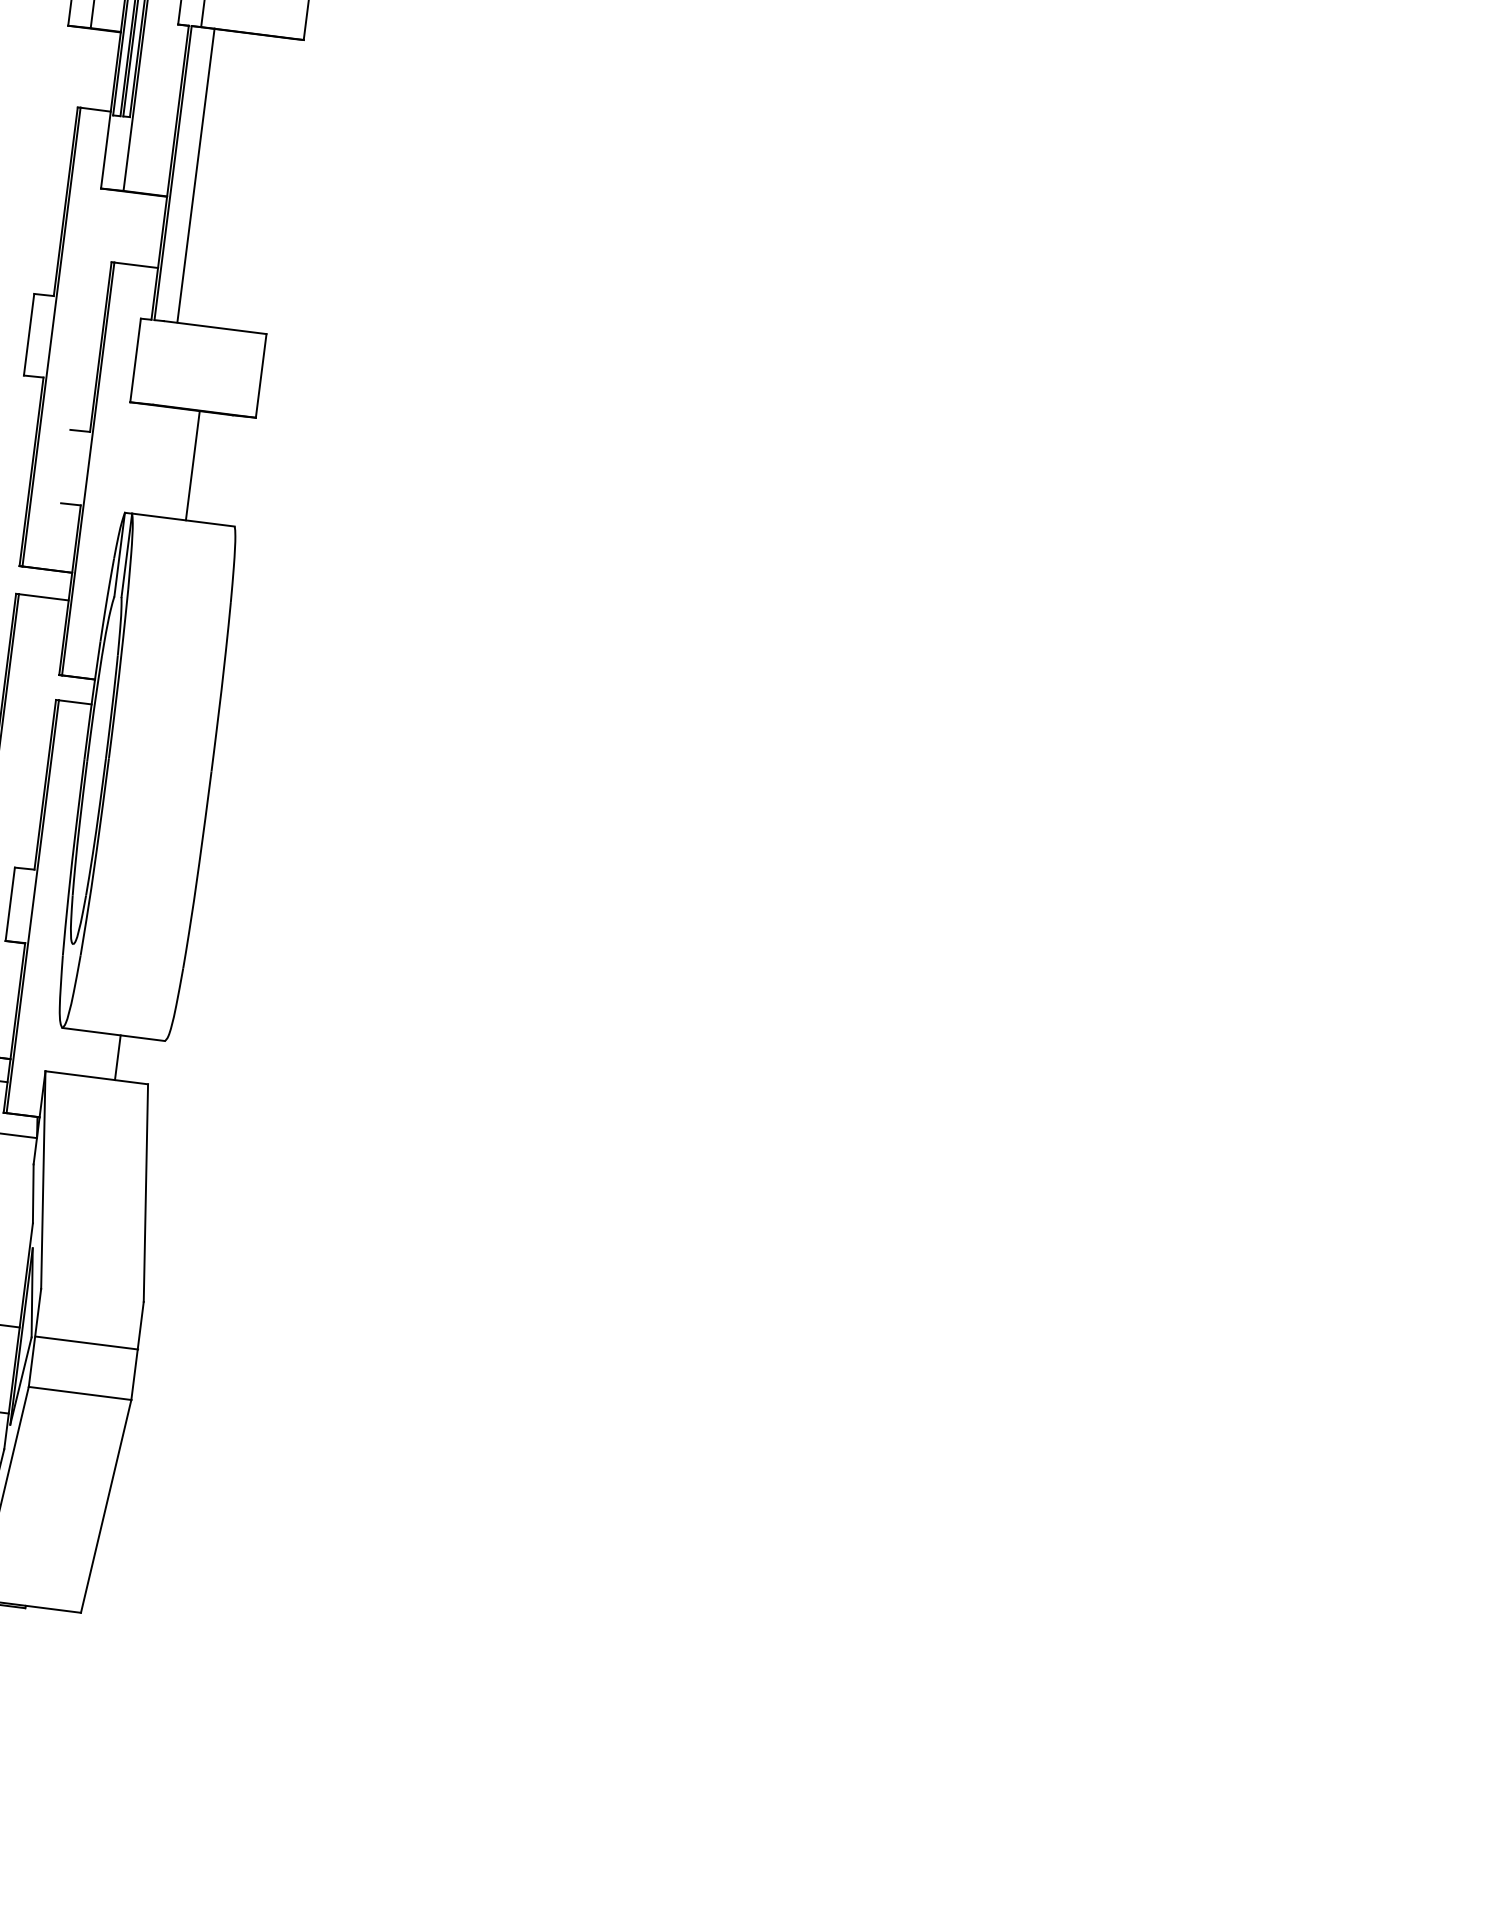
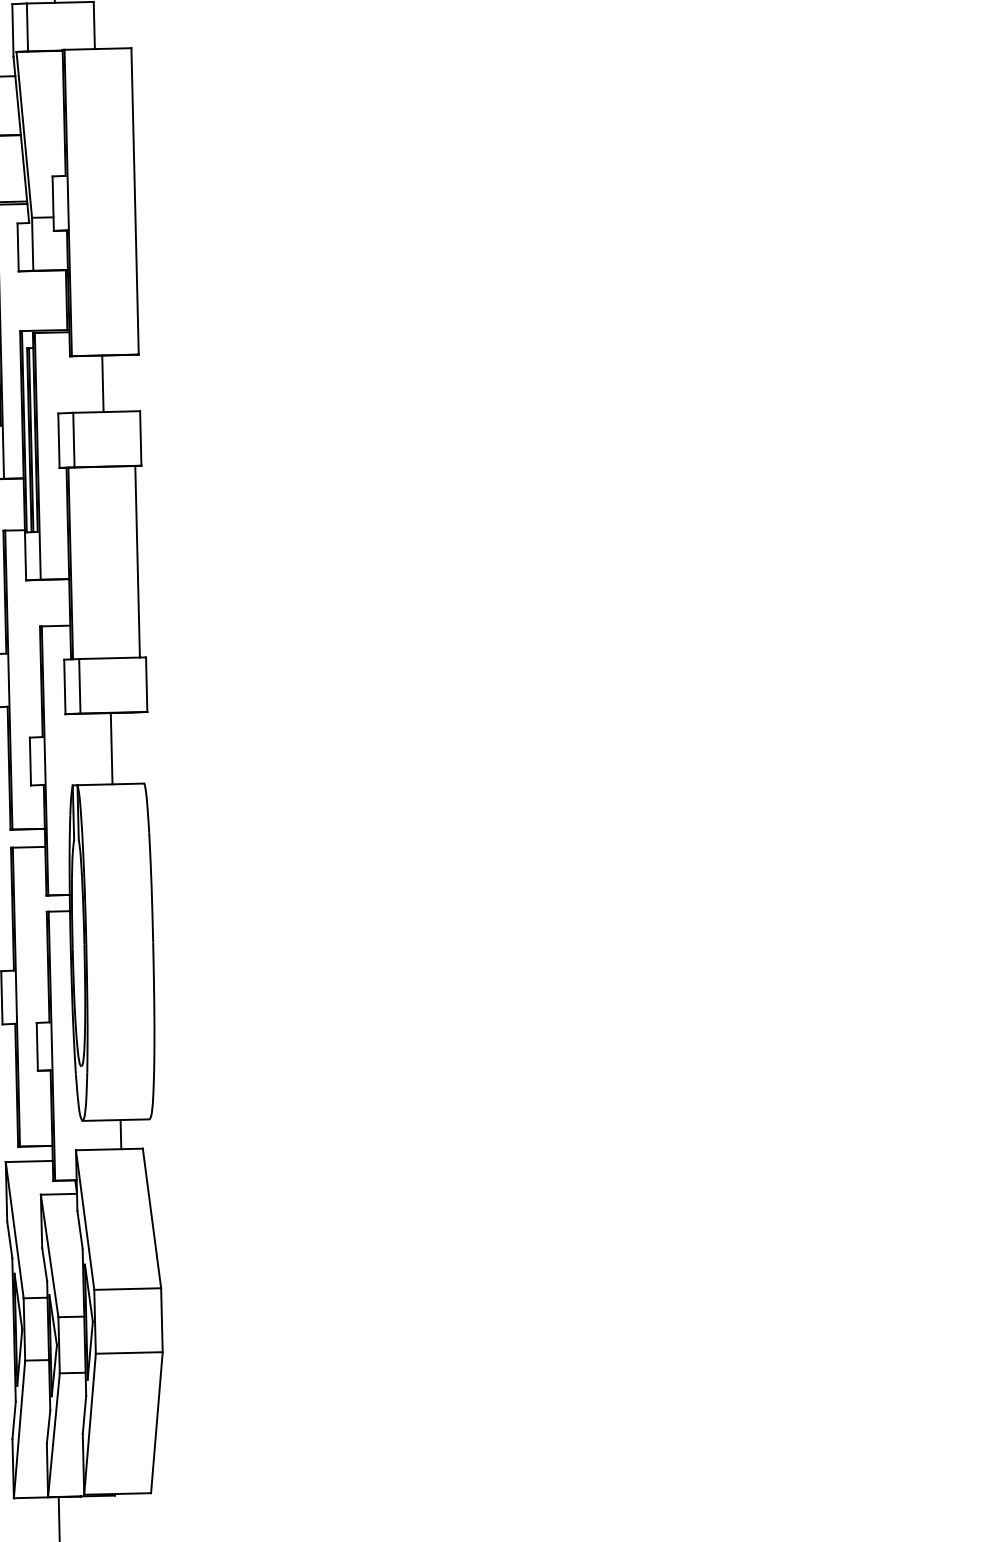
line: (195, 175) -> (137, 561), moved
line: (158, 363) -> (79, 686), added
line: (65, 466) -> (30, 761), added
line: (86, 1342) -> (127, 1288), moved

